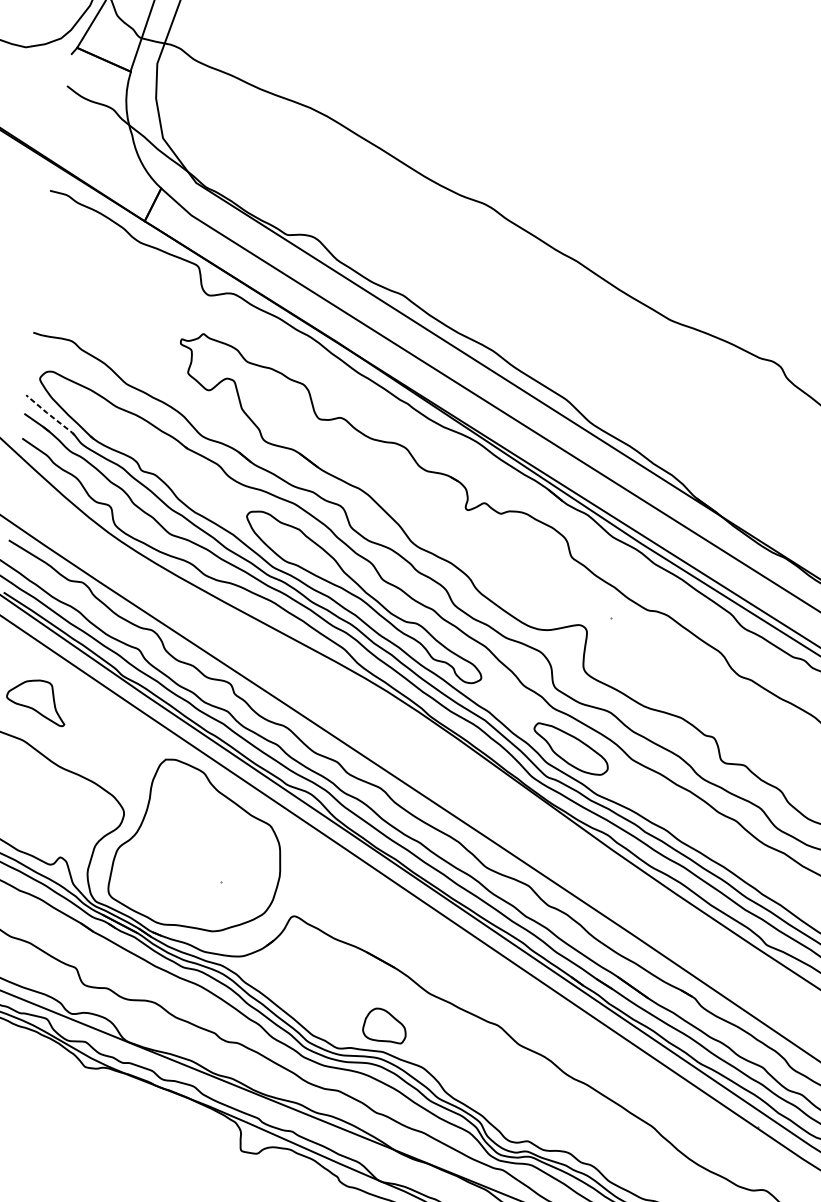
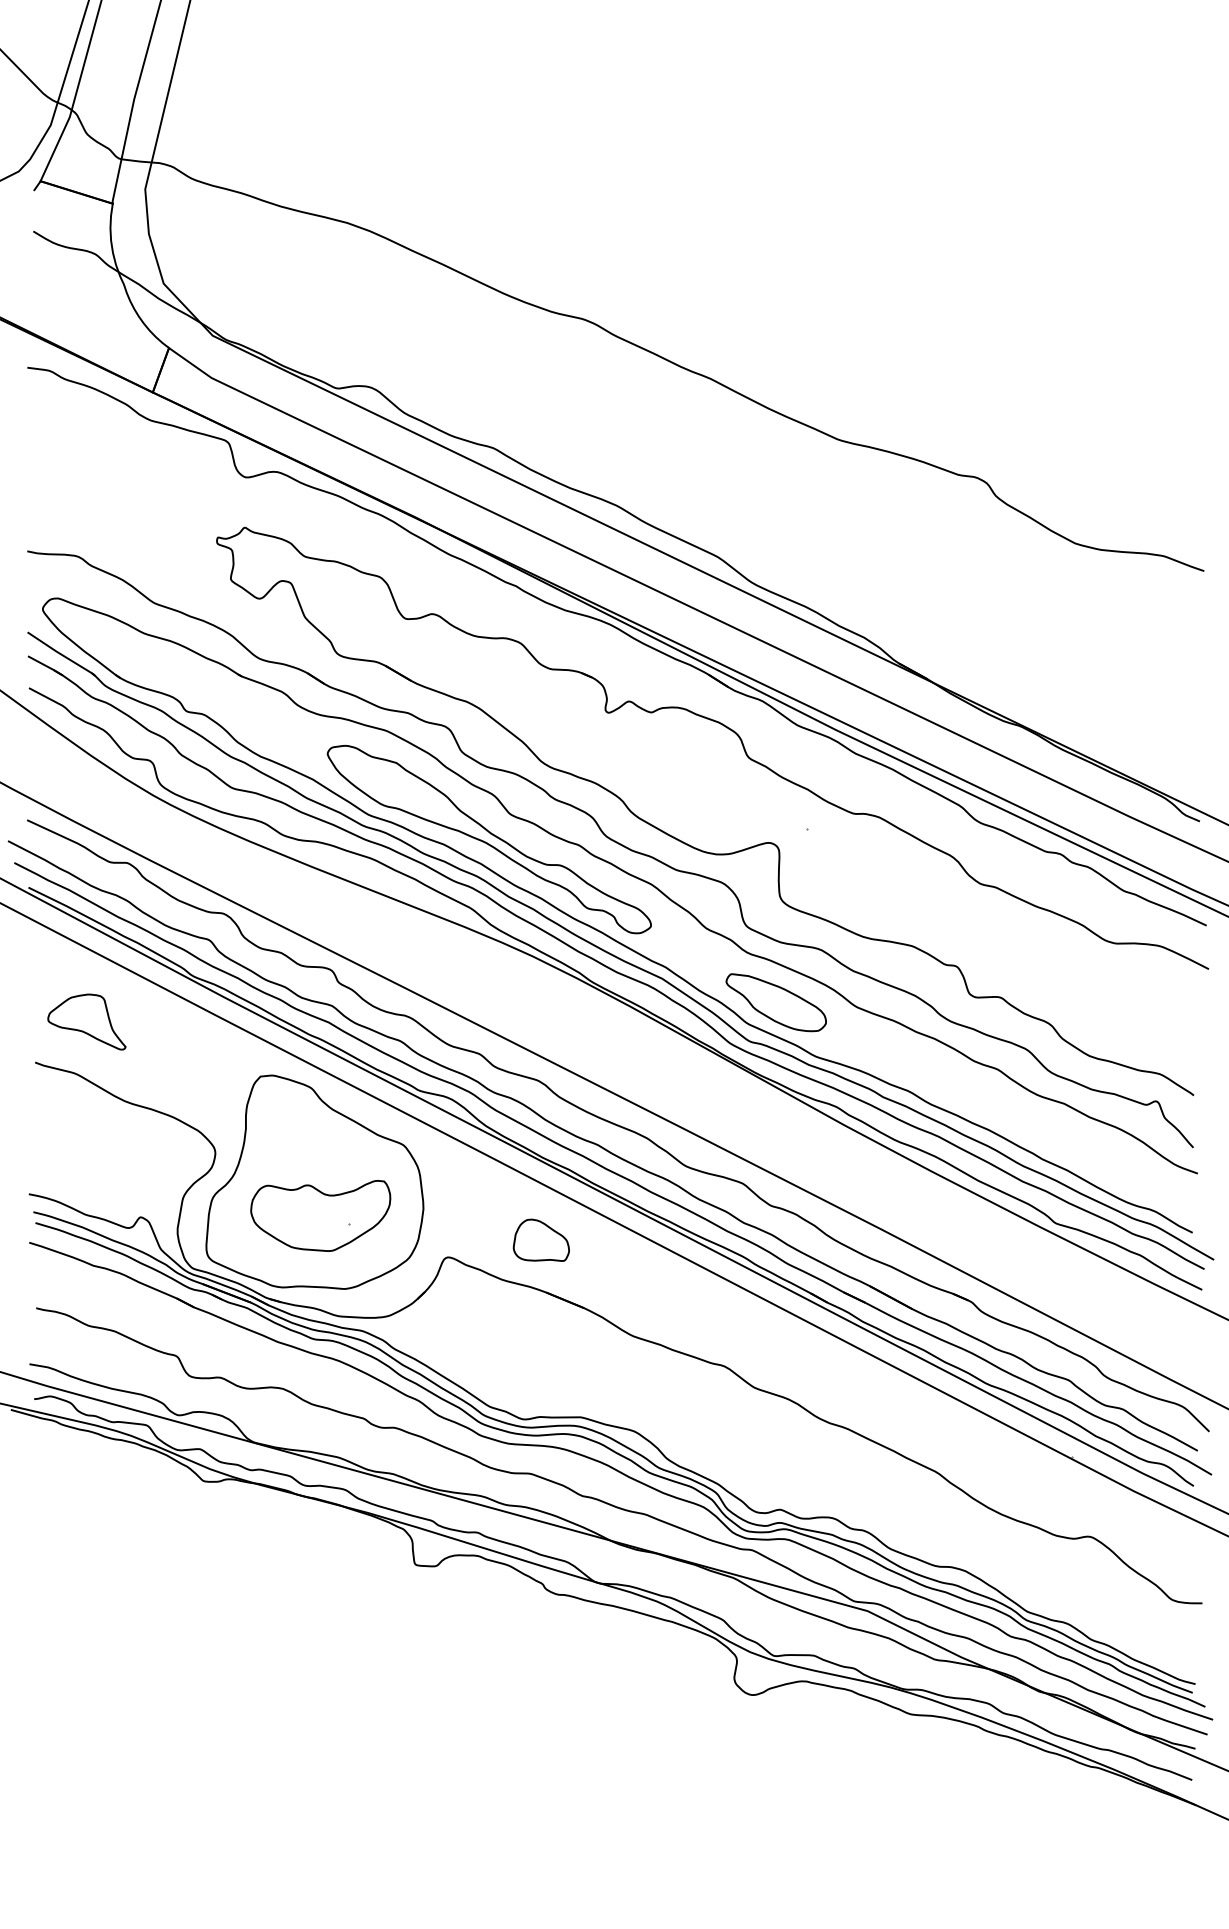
line: (50, 415) -> (61, 654), dashed -> solid
part: (199, 872) -> (320, 1215), added
part: (384, 1024) -> (540, 1239), moved

